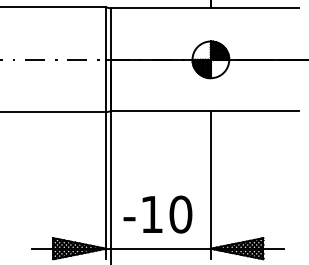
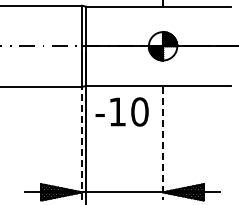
line: (105, 185) -> (81, 143), solid -> dashed
line: (211, 185) -> (163, 143), solid -> dashed
text: (157, 213) -> (121, 111), moved

